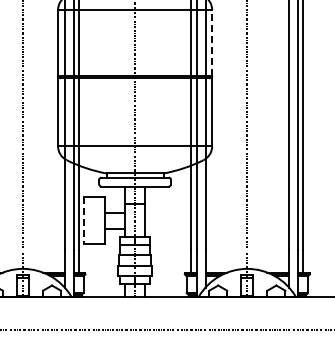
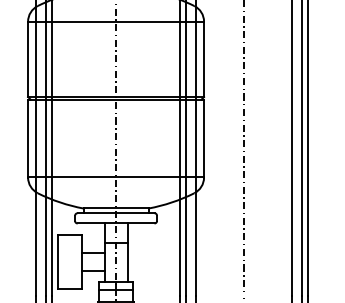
line: (212, 42) -> (204, 58), dashed -> solid
line: (83, 220) -> (57, 262), dashed -> solid

